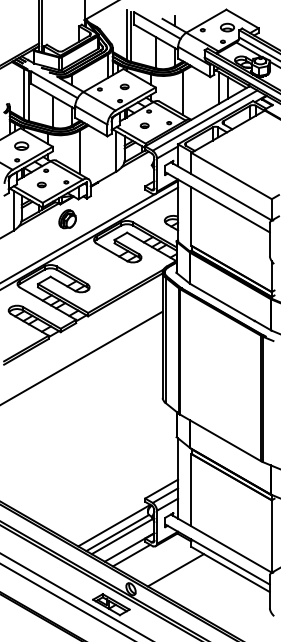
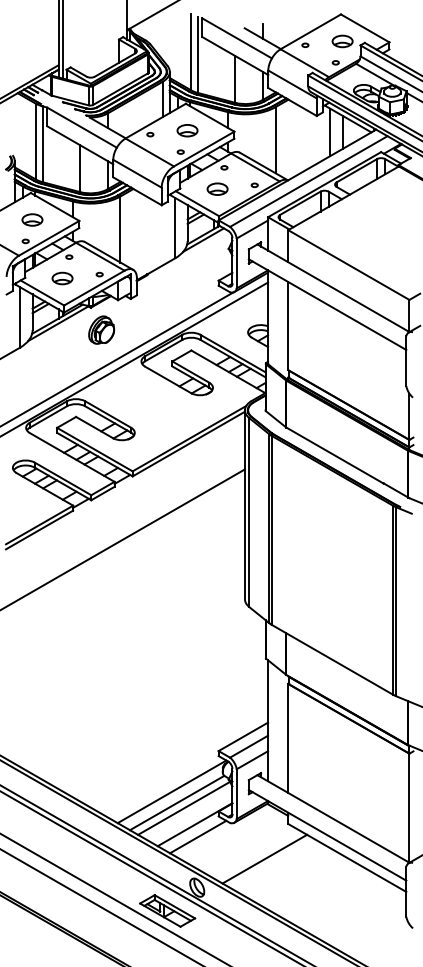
part: (124, 86) -> (187, 130), size x1.67
part: (144, 125) -> (217, 188), size x1.67
part: (41, 184) -> (62, 277), size x1.67

